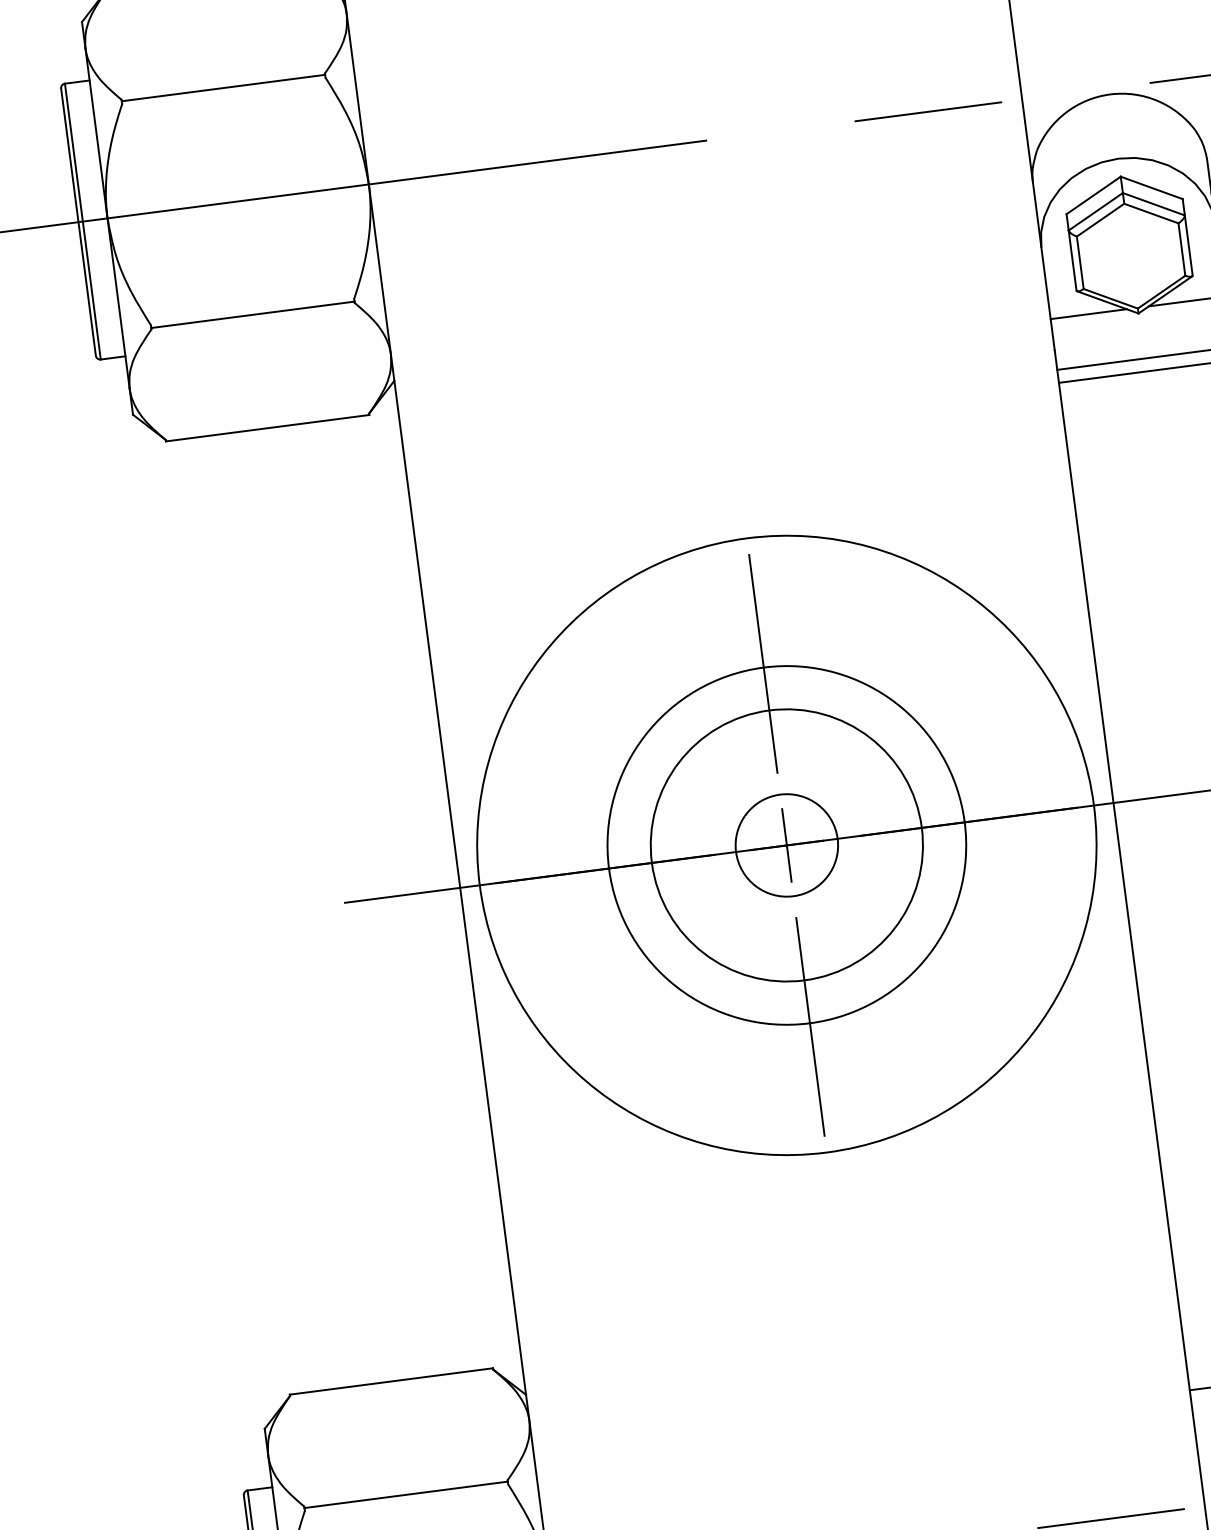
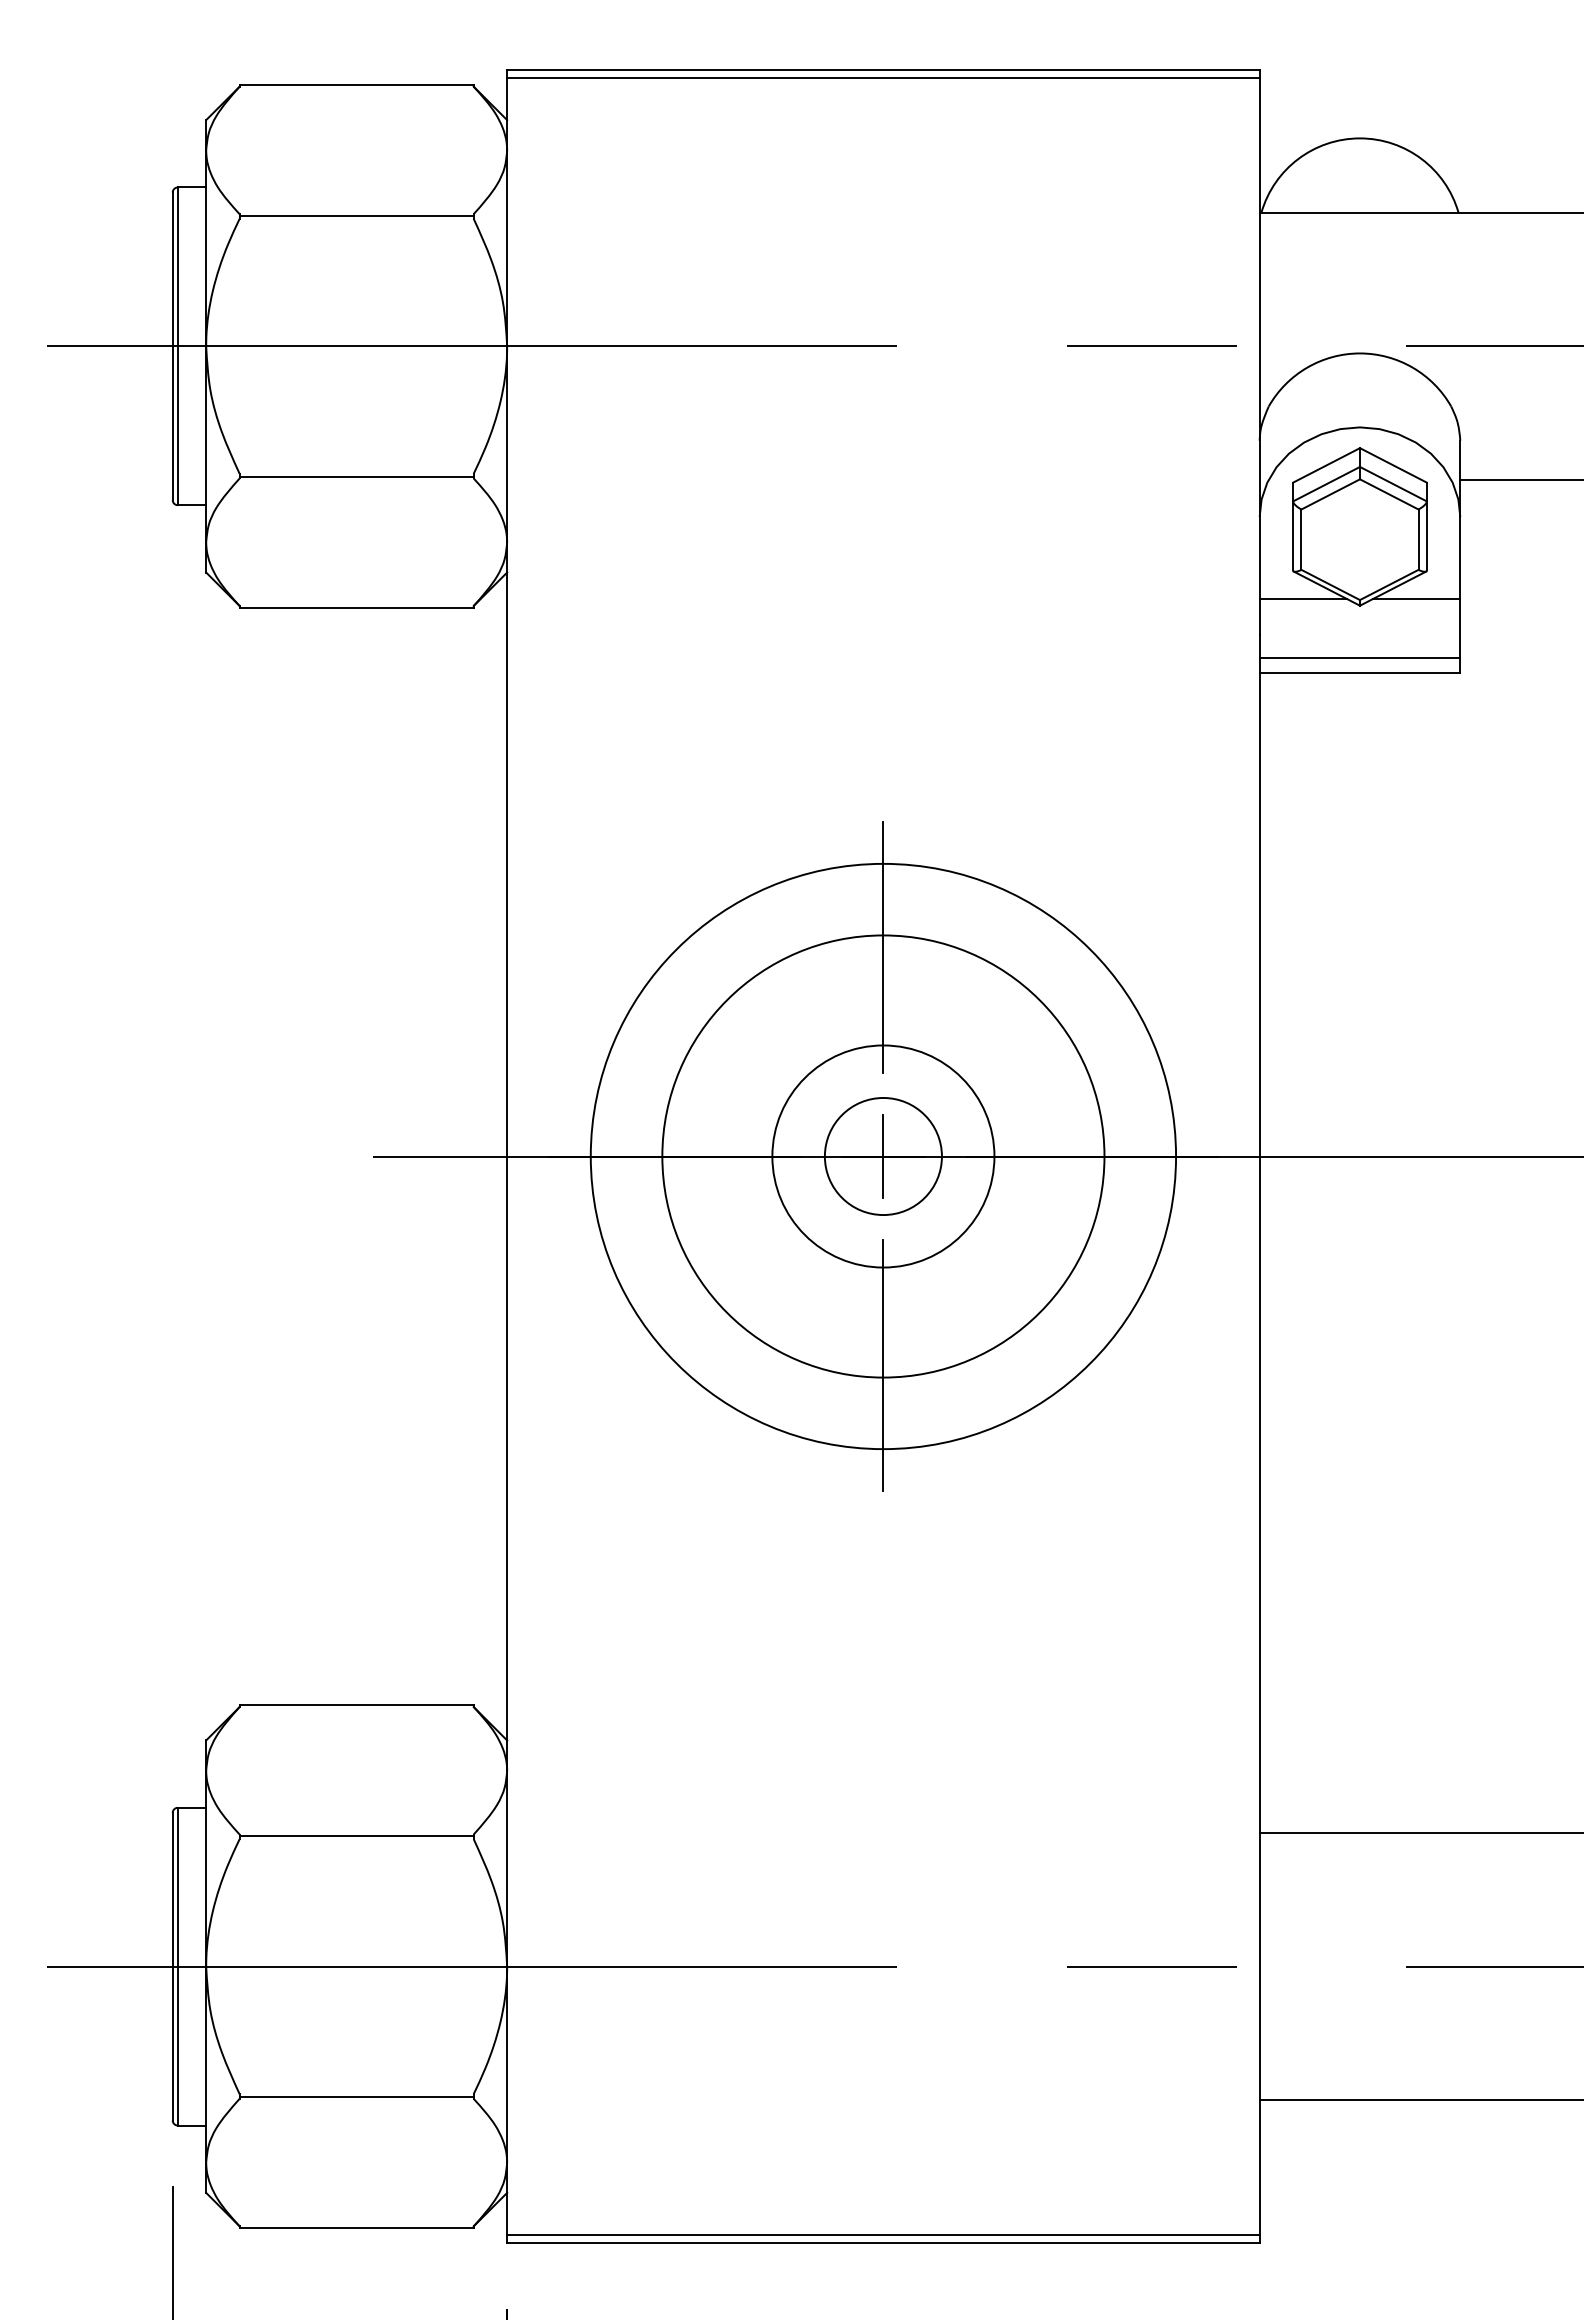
circle: (786, 845) -> (883, 1156), size x0.62
circle: (786, 845) -> (883, 1156), size x0.71
circle: (786, 845) -> (883, 1156), size x1.43

